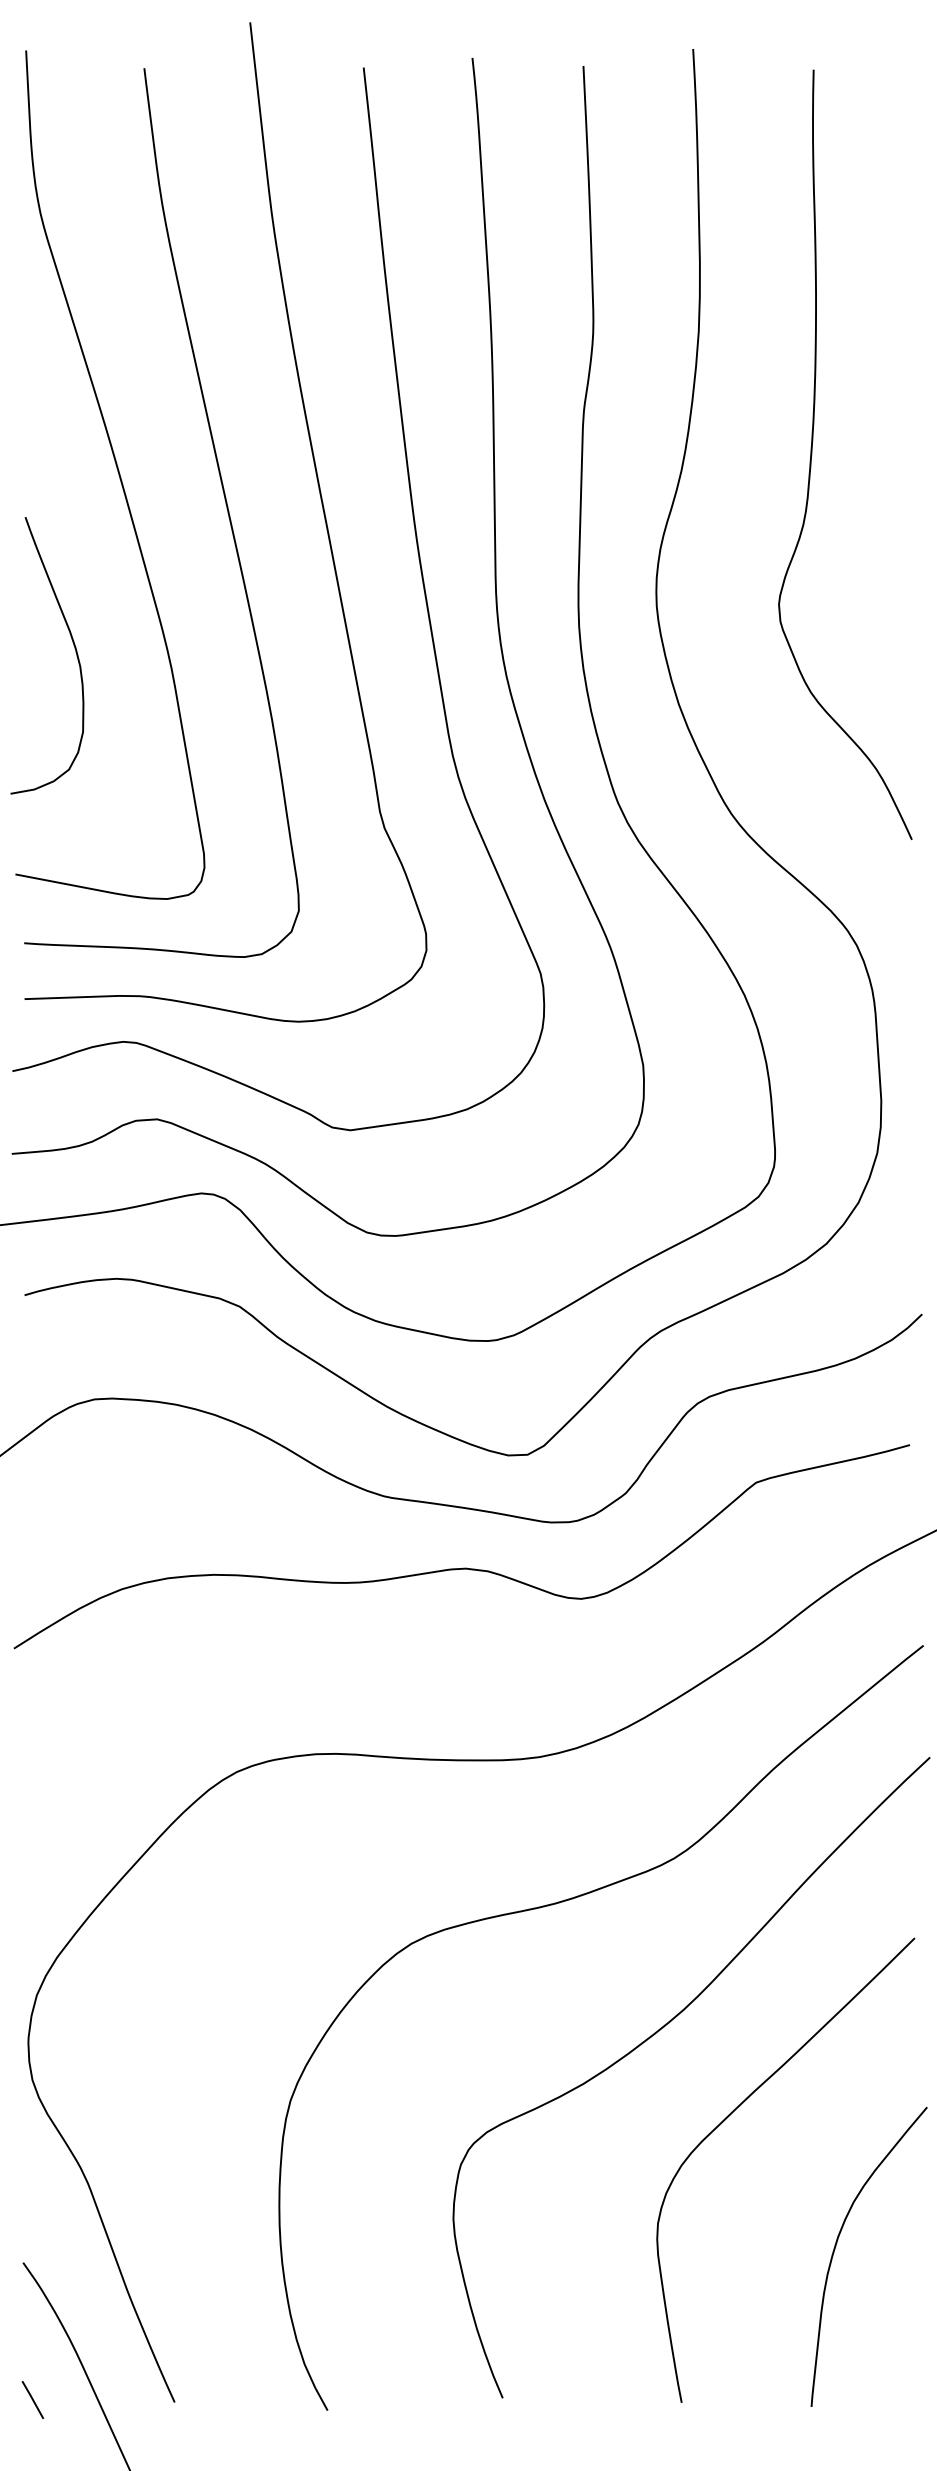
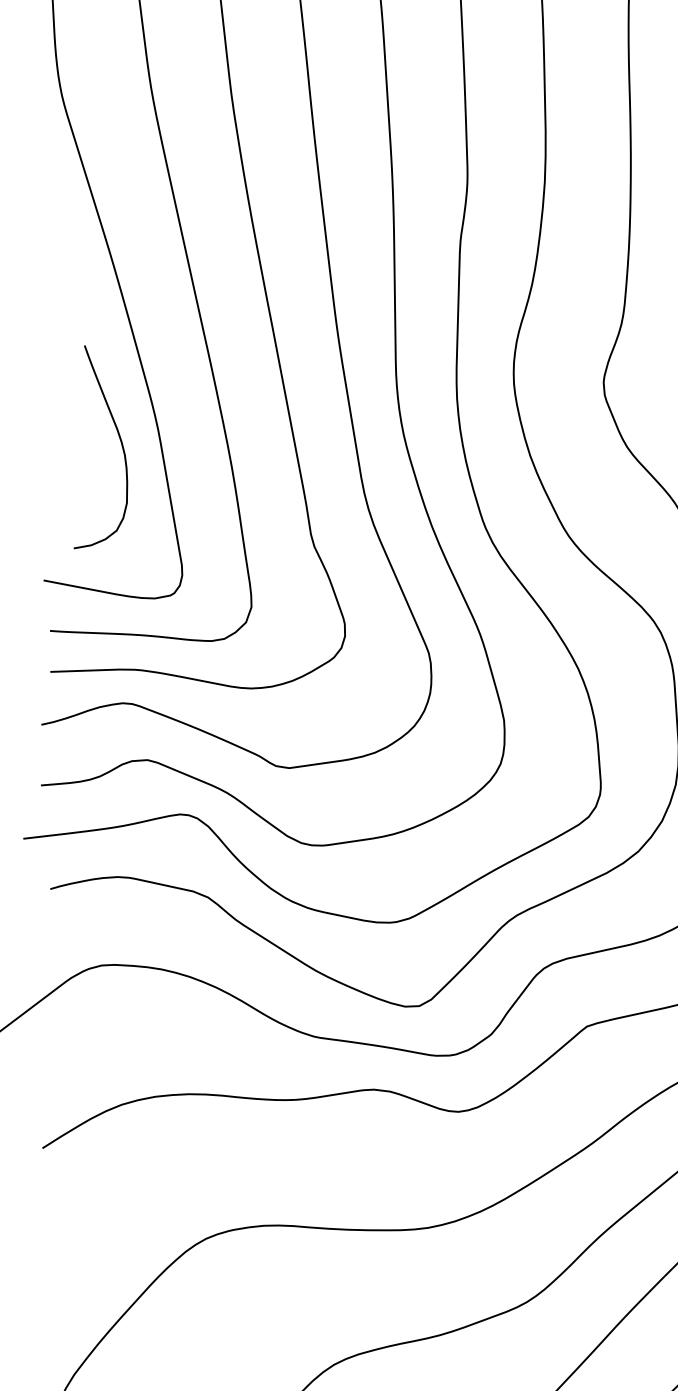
curve: (73, 645) -> (119, 439), moved

